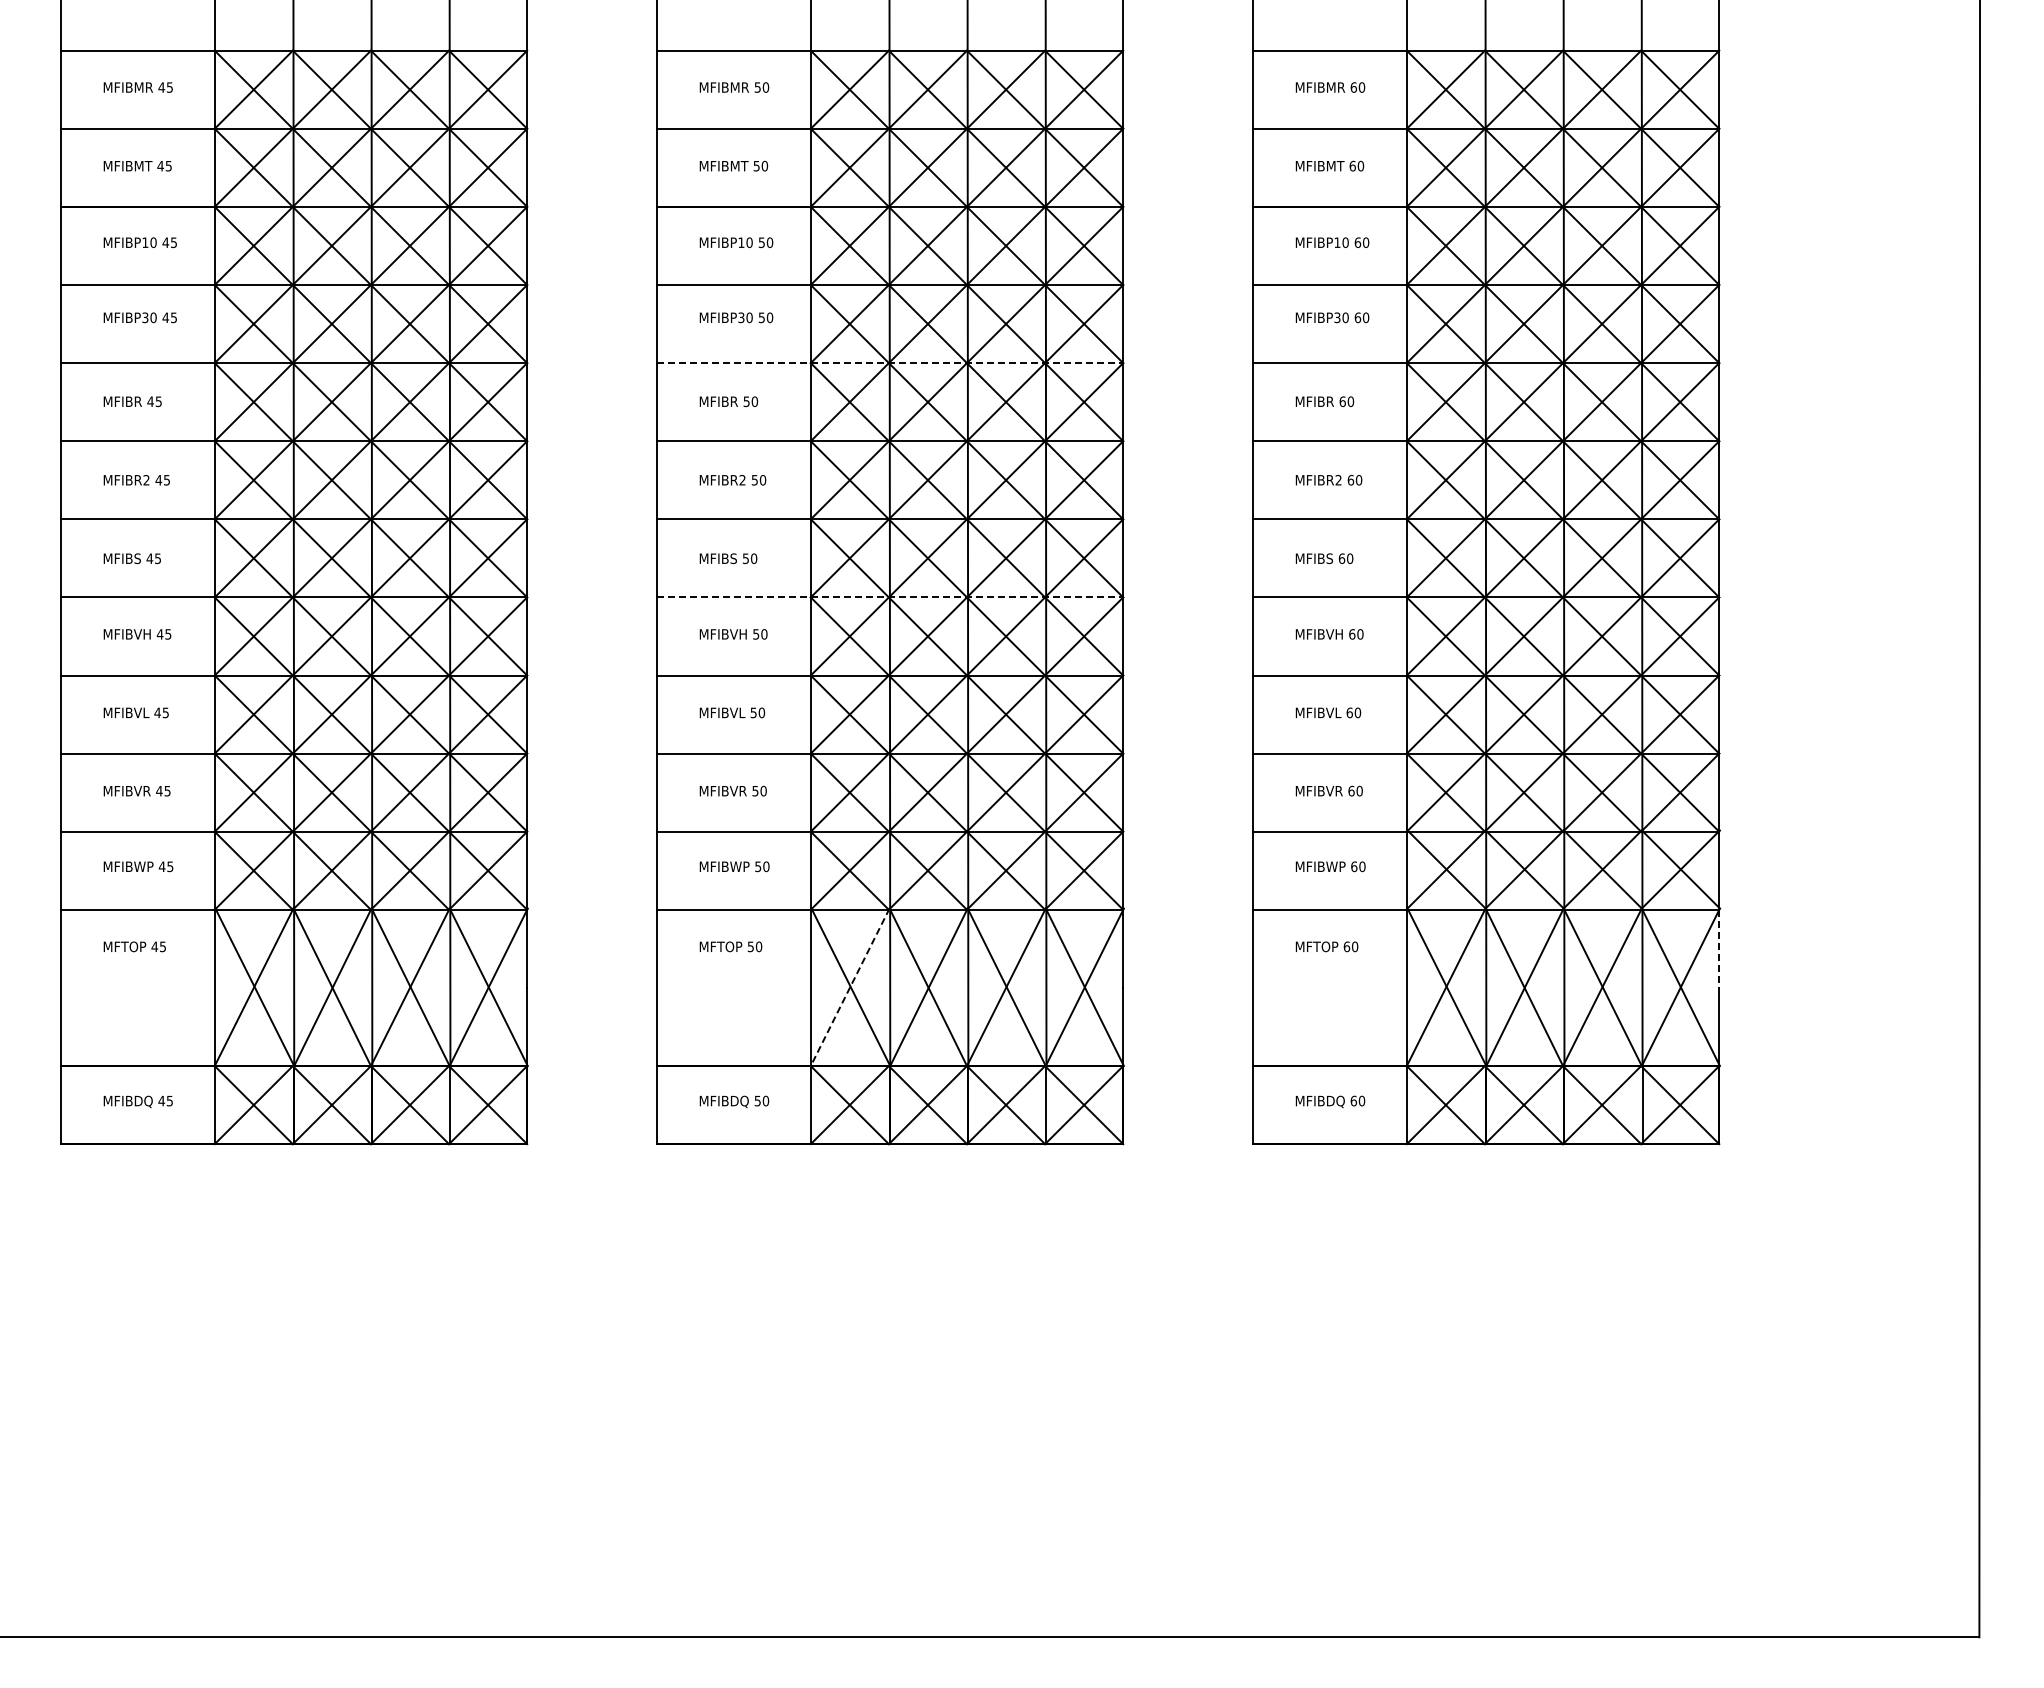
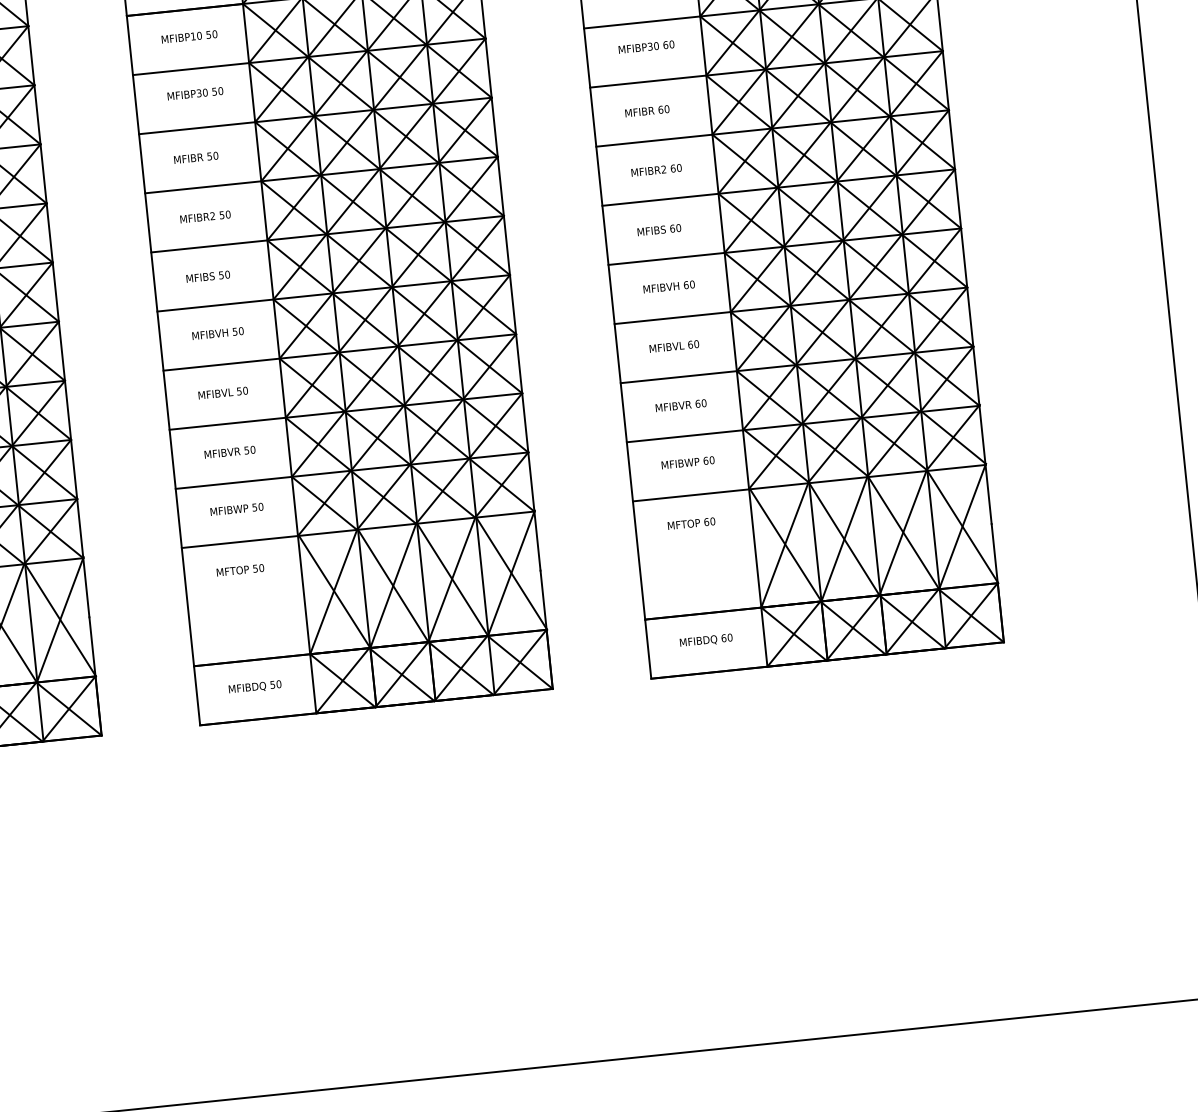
line: (890, 363) -> (315, 116), dashed -> solid
line: (890, 597) -> (333, 293), dashed -> solid
line: (1719, 949) -> (988, 494), dashed -> solid
line: (849, 987) -> (333, 591), dashed -> solid

